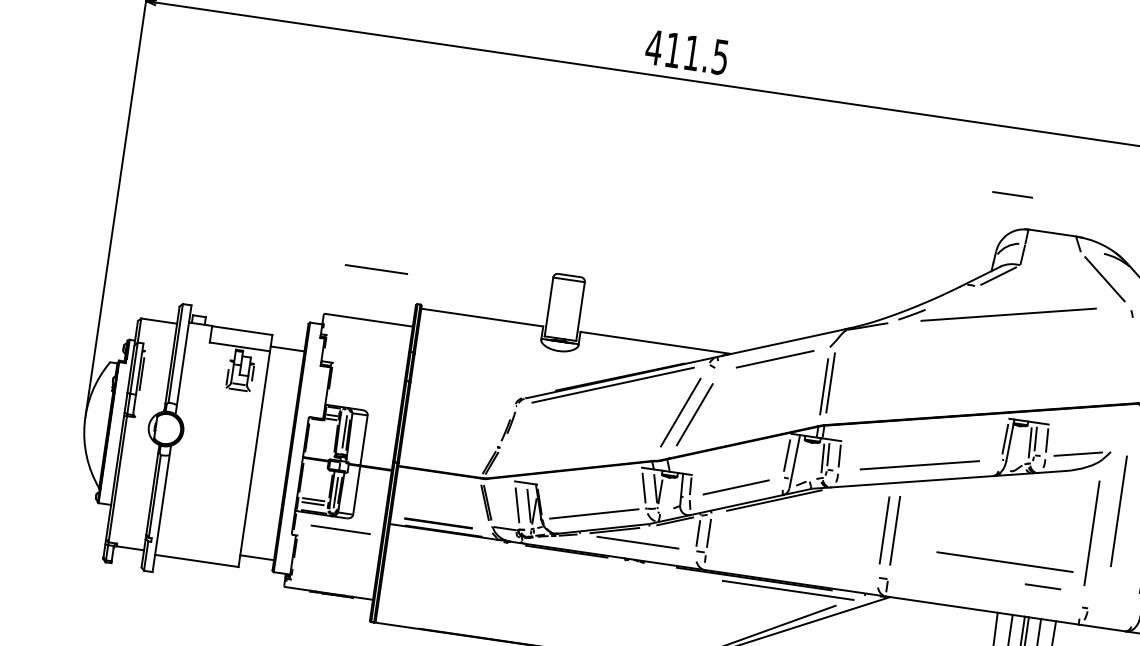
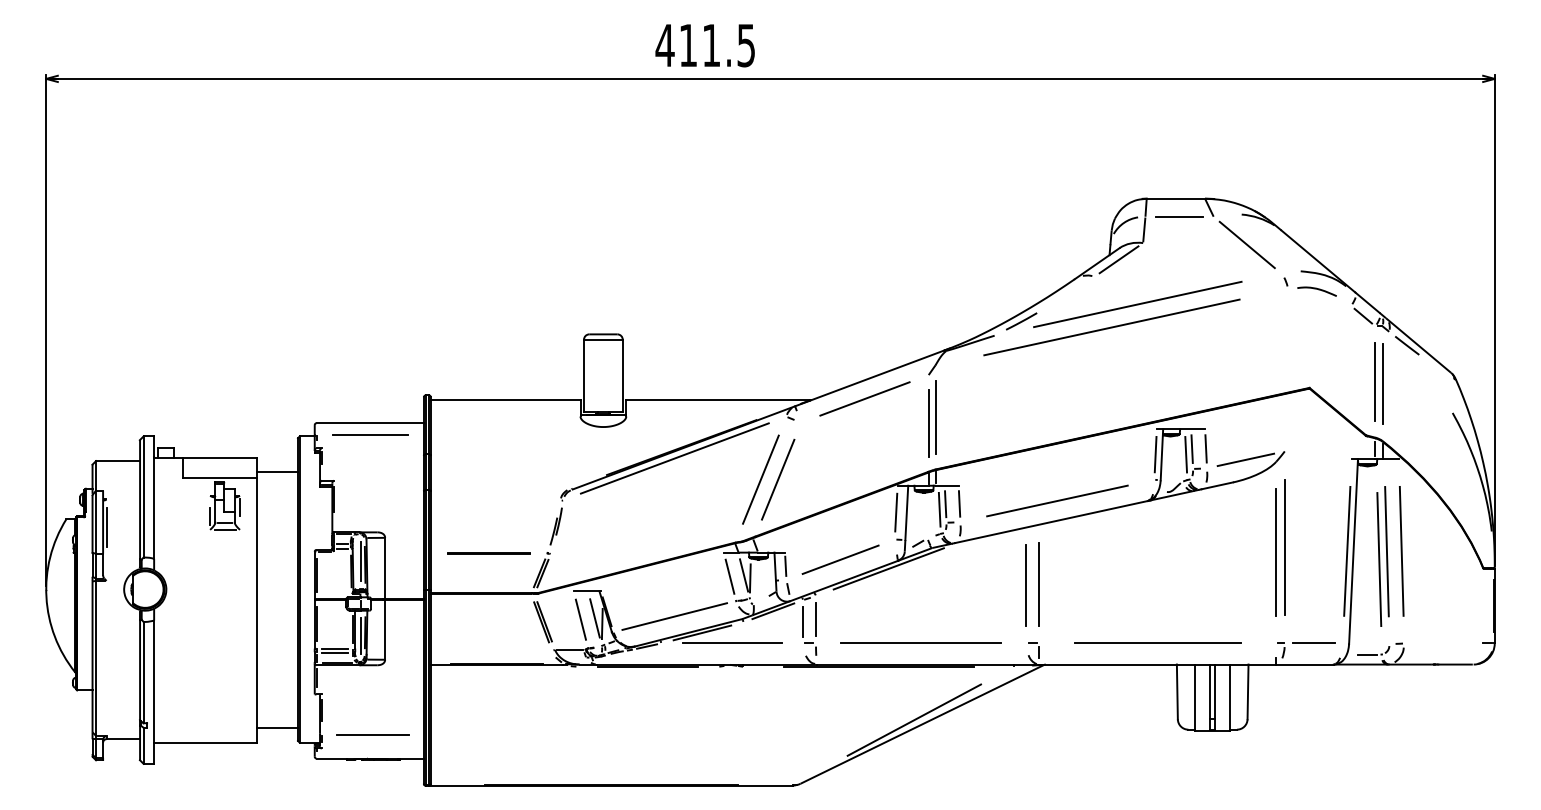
line: (1012, 194) -> (1179, 216), moved
line: (376, 269) -> (370, 434), moved
line: (984, 330) -> (1111, 327), added
line: (1118, 511) -> (1284, 547), moved
line: (437, 523) -> (488, 553), moved
line: (340, 529) -> (372, 734), moved
line: (1004, 561) -> (1157, 642), moved
line: (1042, 586) -> (1313, 642), moved
line: (787, 589) -> (920, 642), moved

